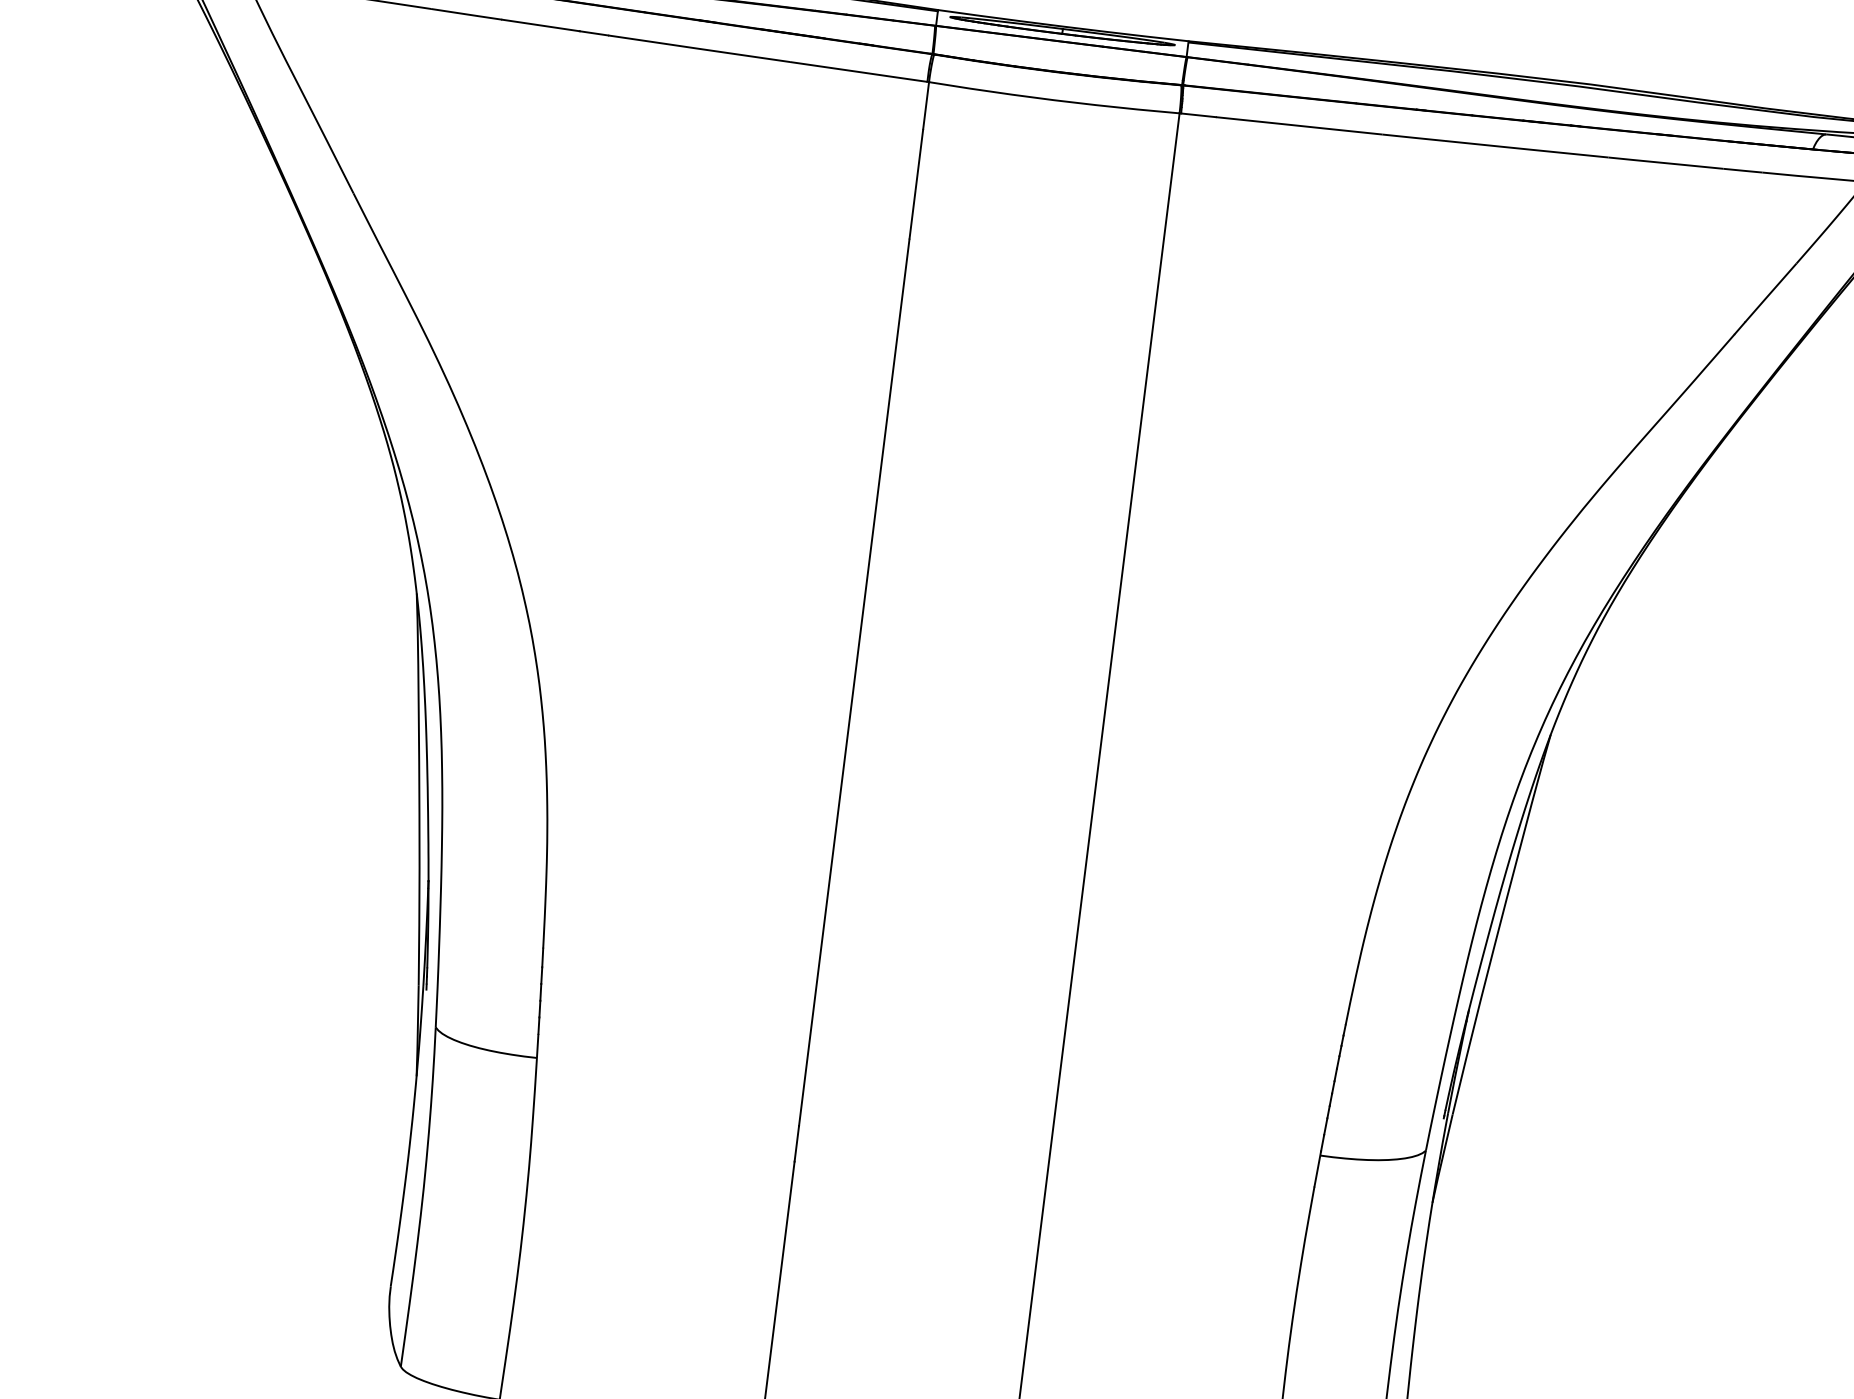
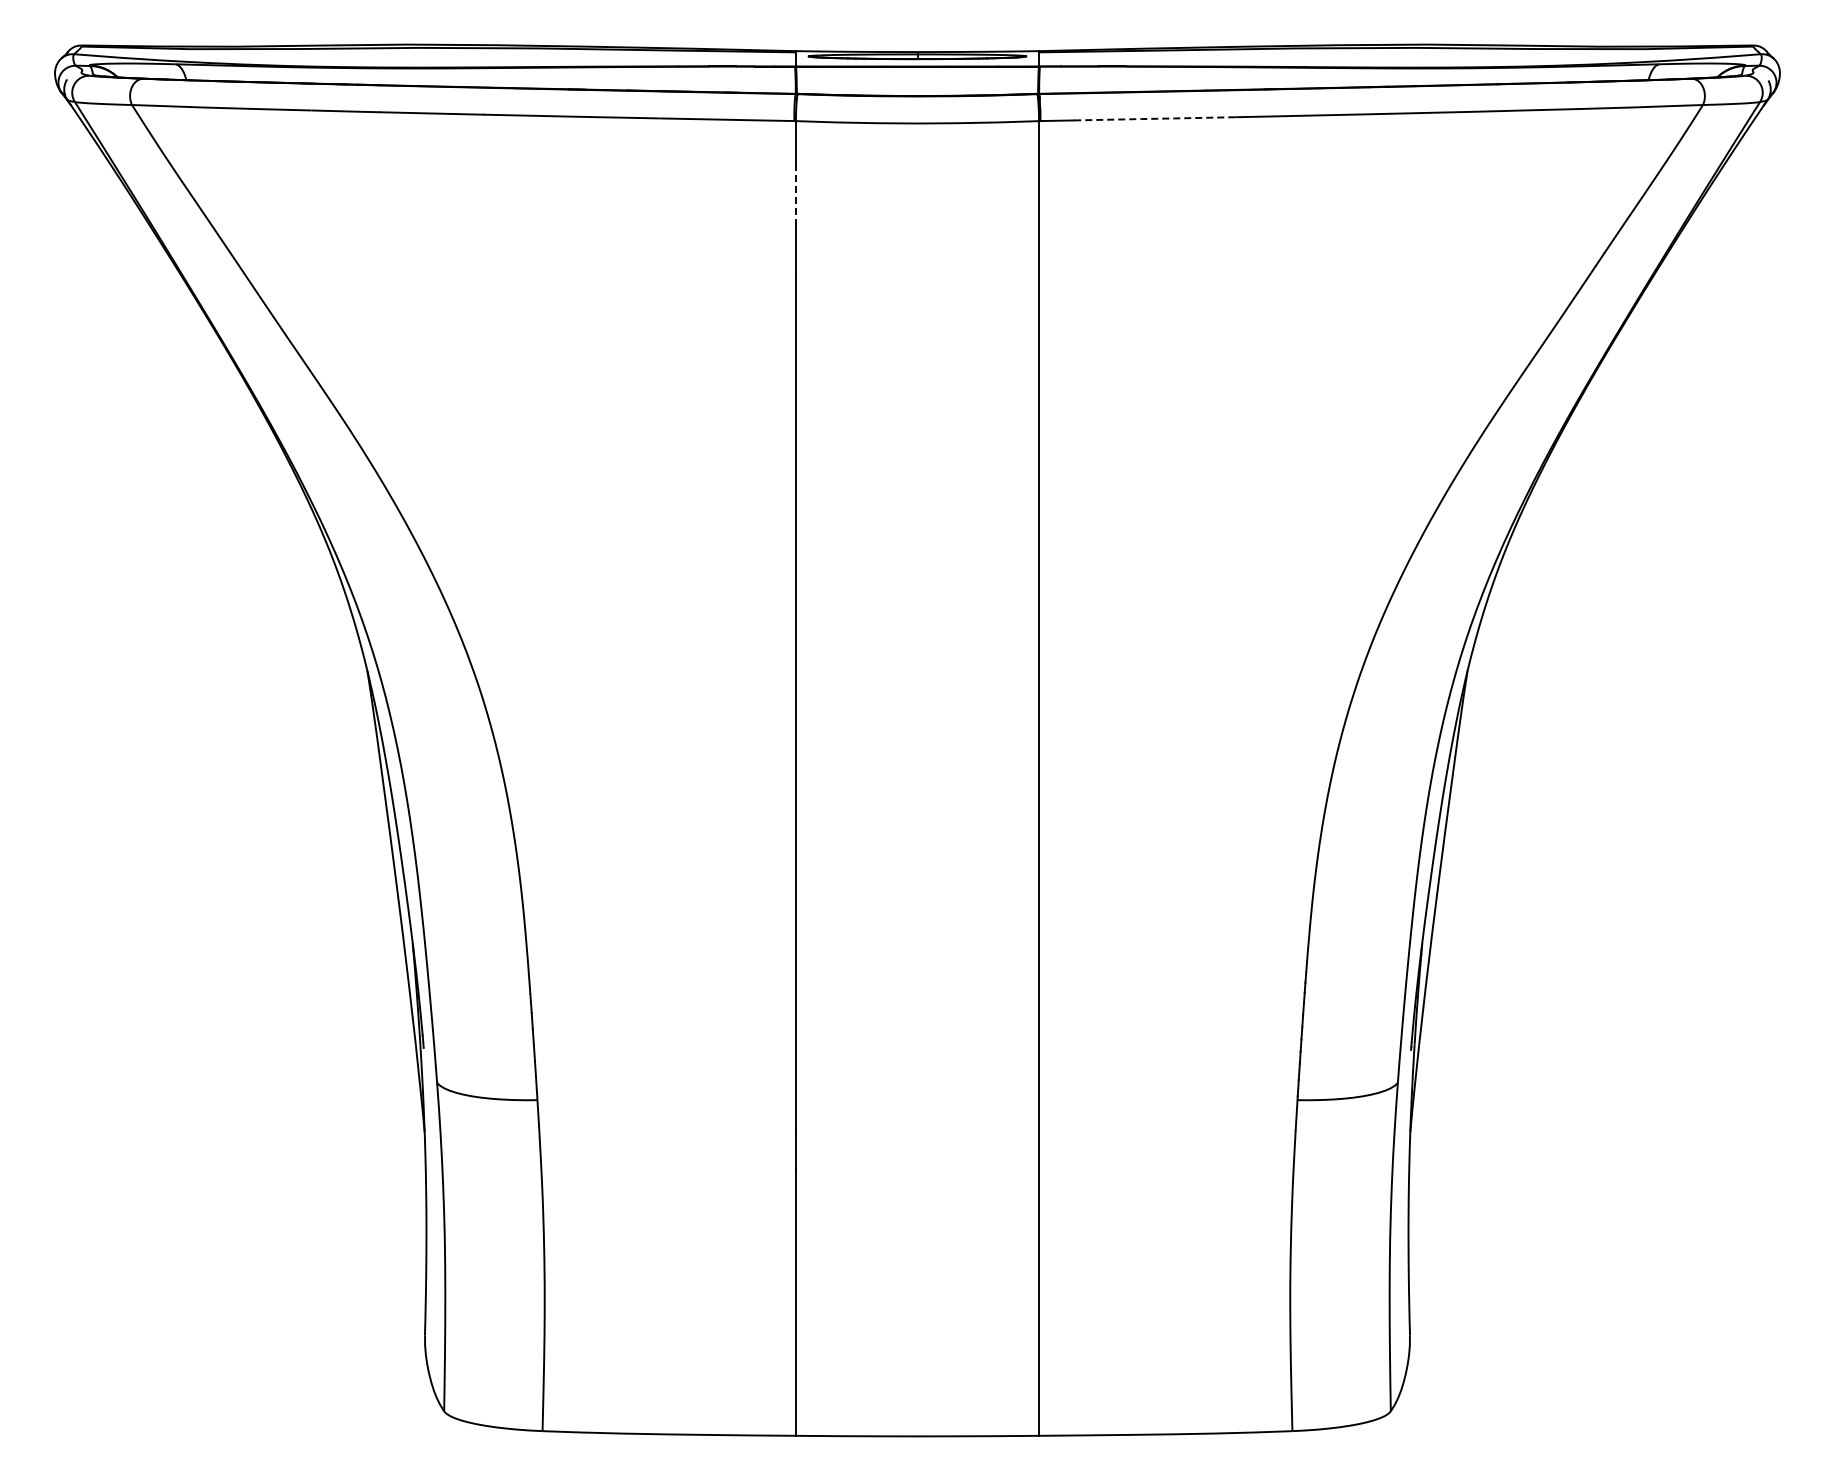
line: (1298, 125) -> (1154, 118), solid -> dashed
line: (919, 157) -> (795, 194), solid -> dashed

